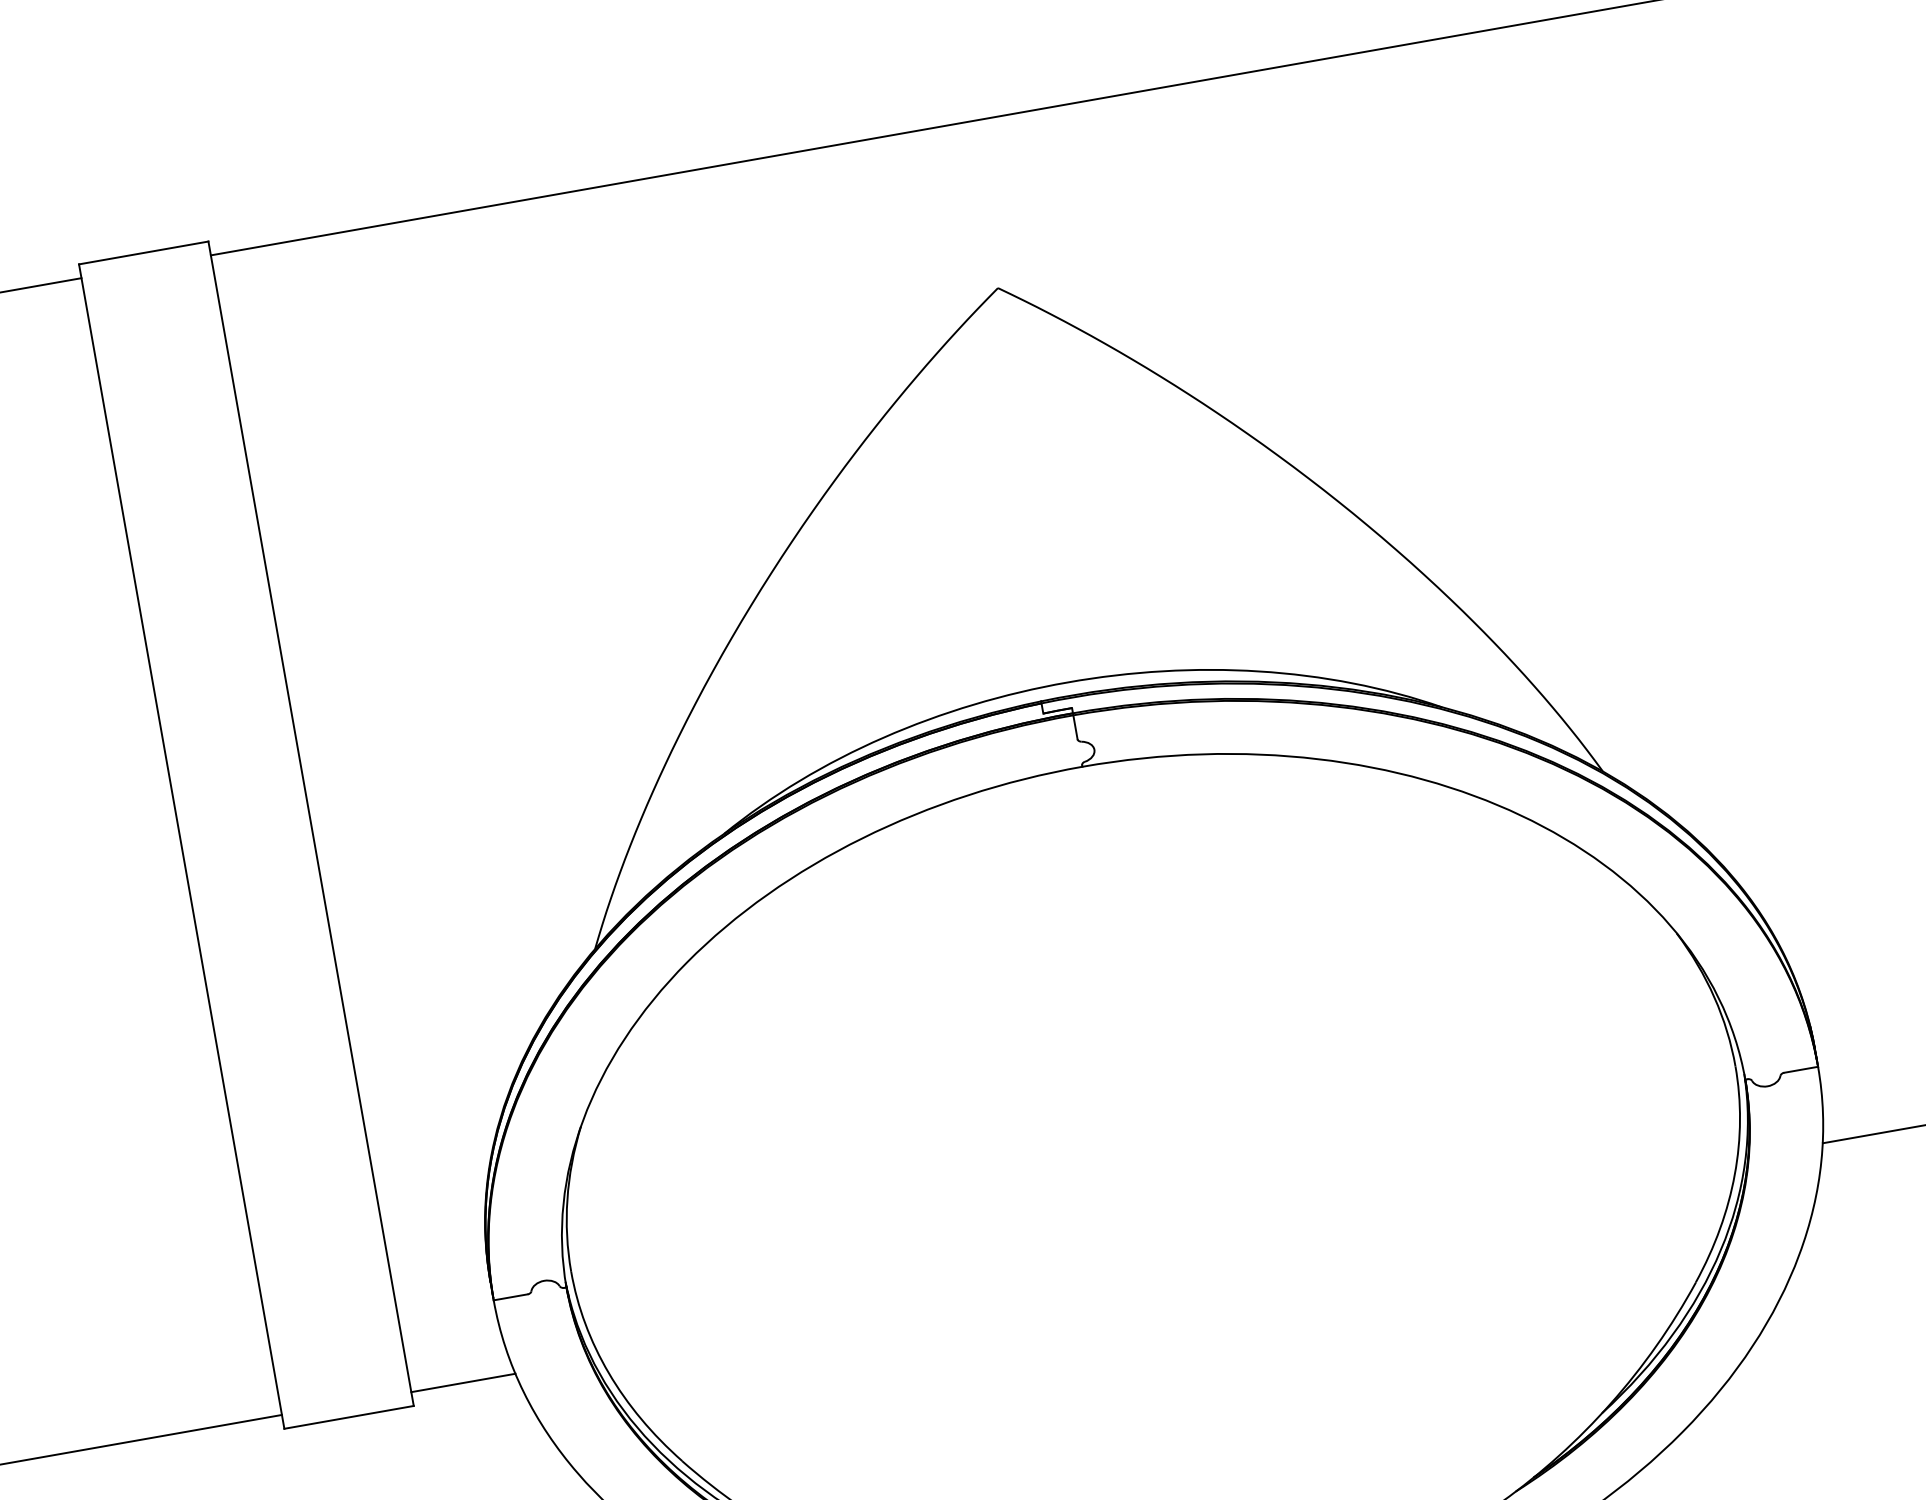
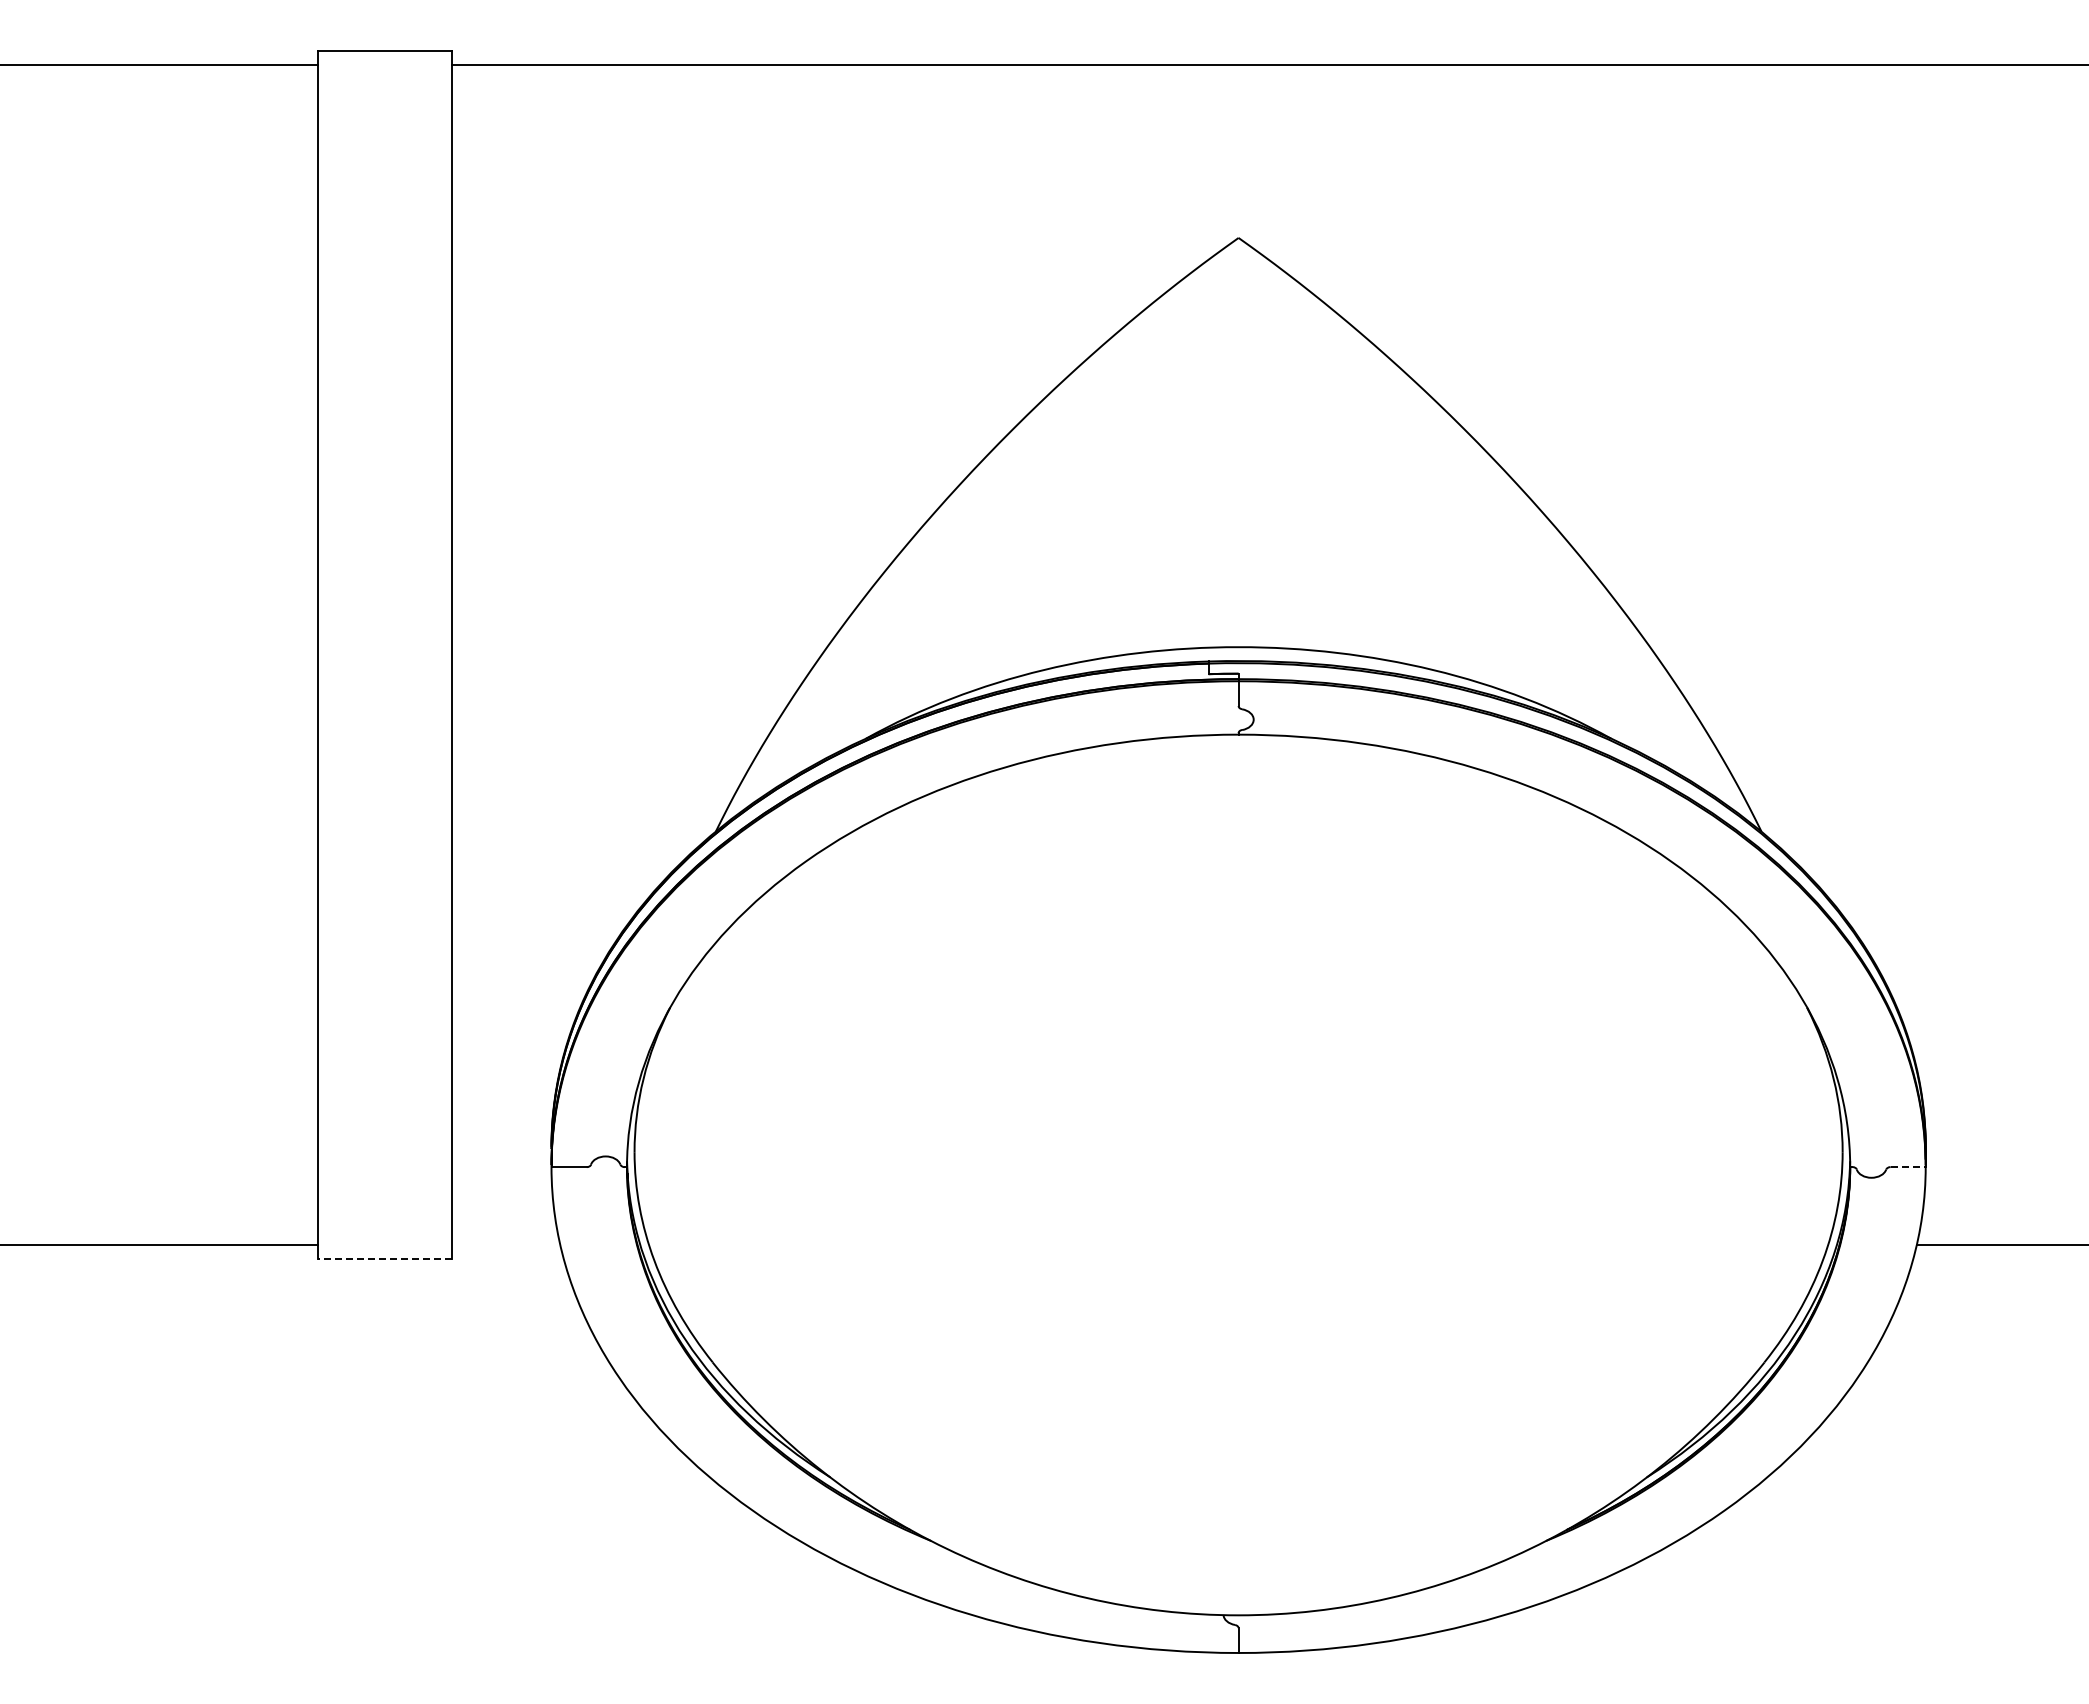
line: (1801, 1070) -> (1908, 1167), solid -> dashed
line: (463, 1382) -> (506, 1244), removed
line: (348, 1417) -> (384, 1259), solid -> dashed

